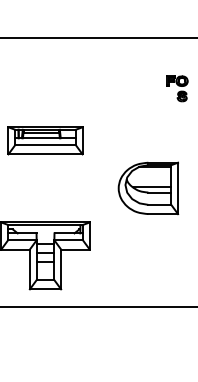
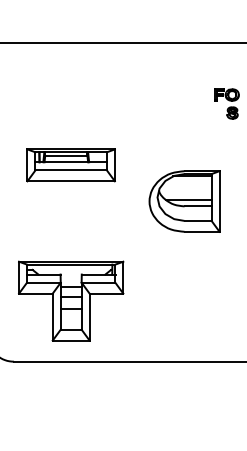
part: (148, 188) -> (184, 201), moved

